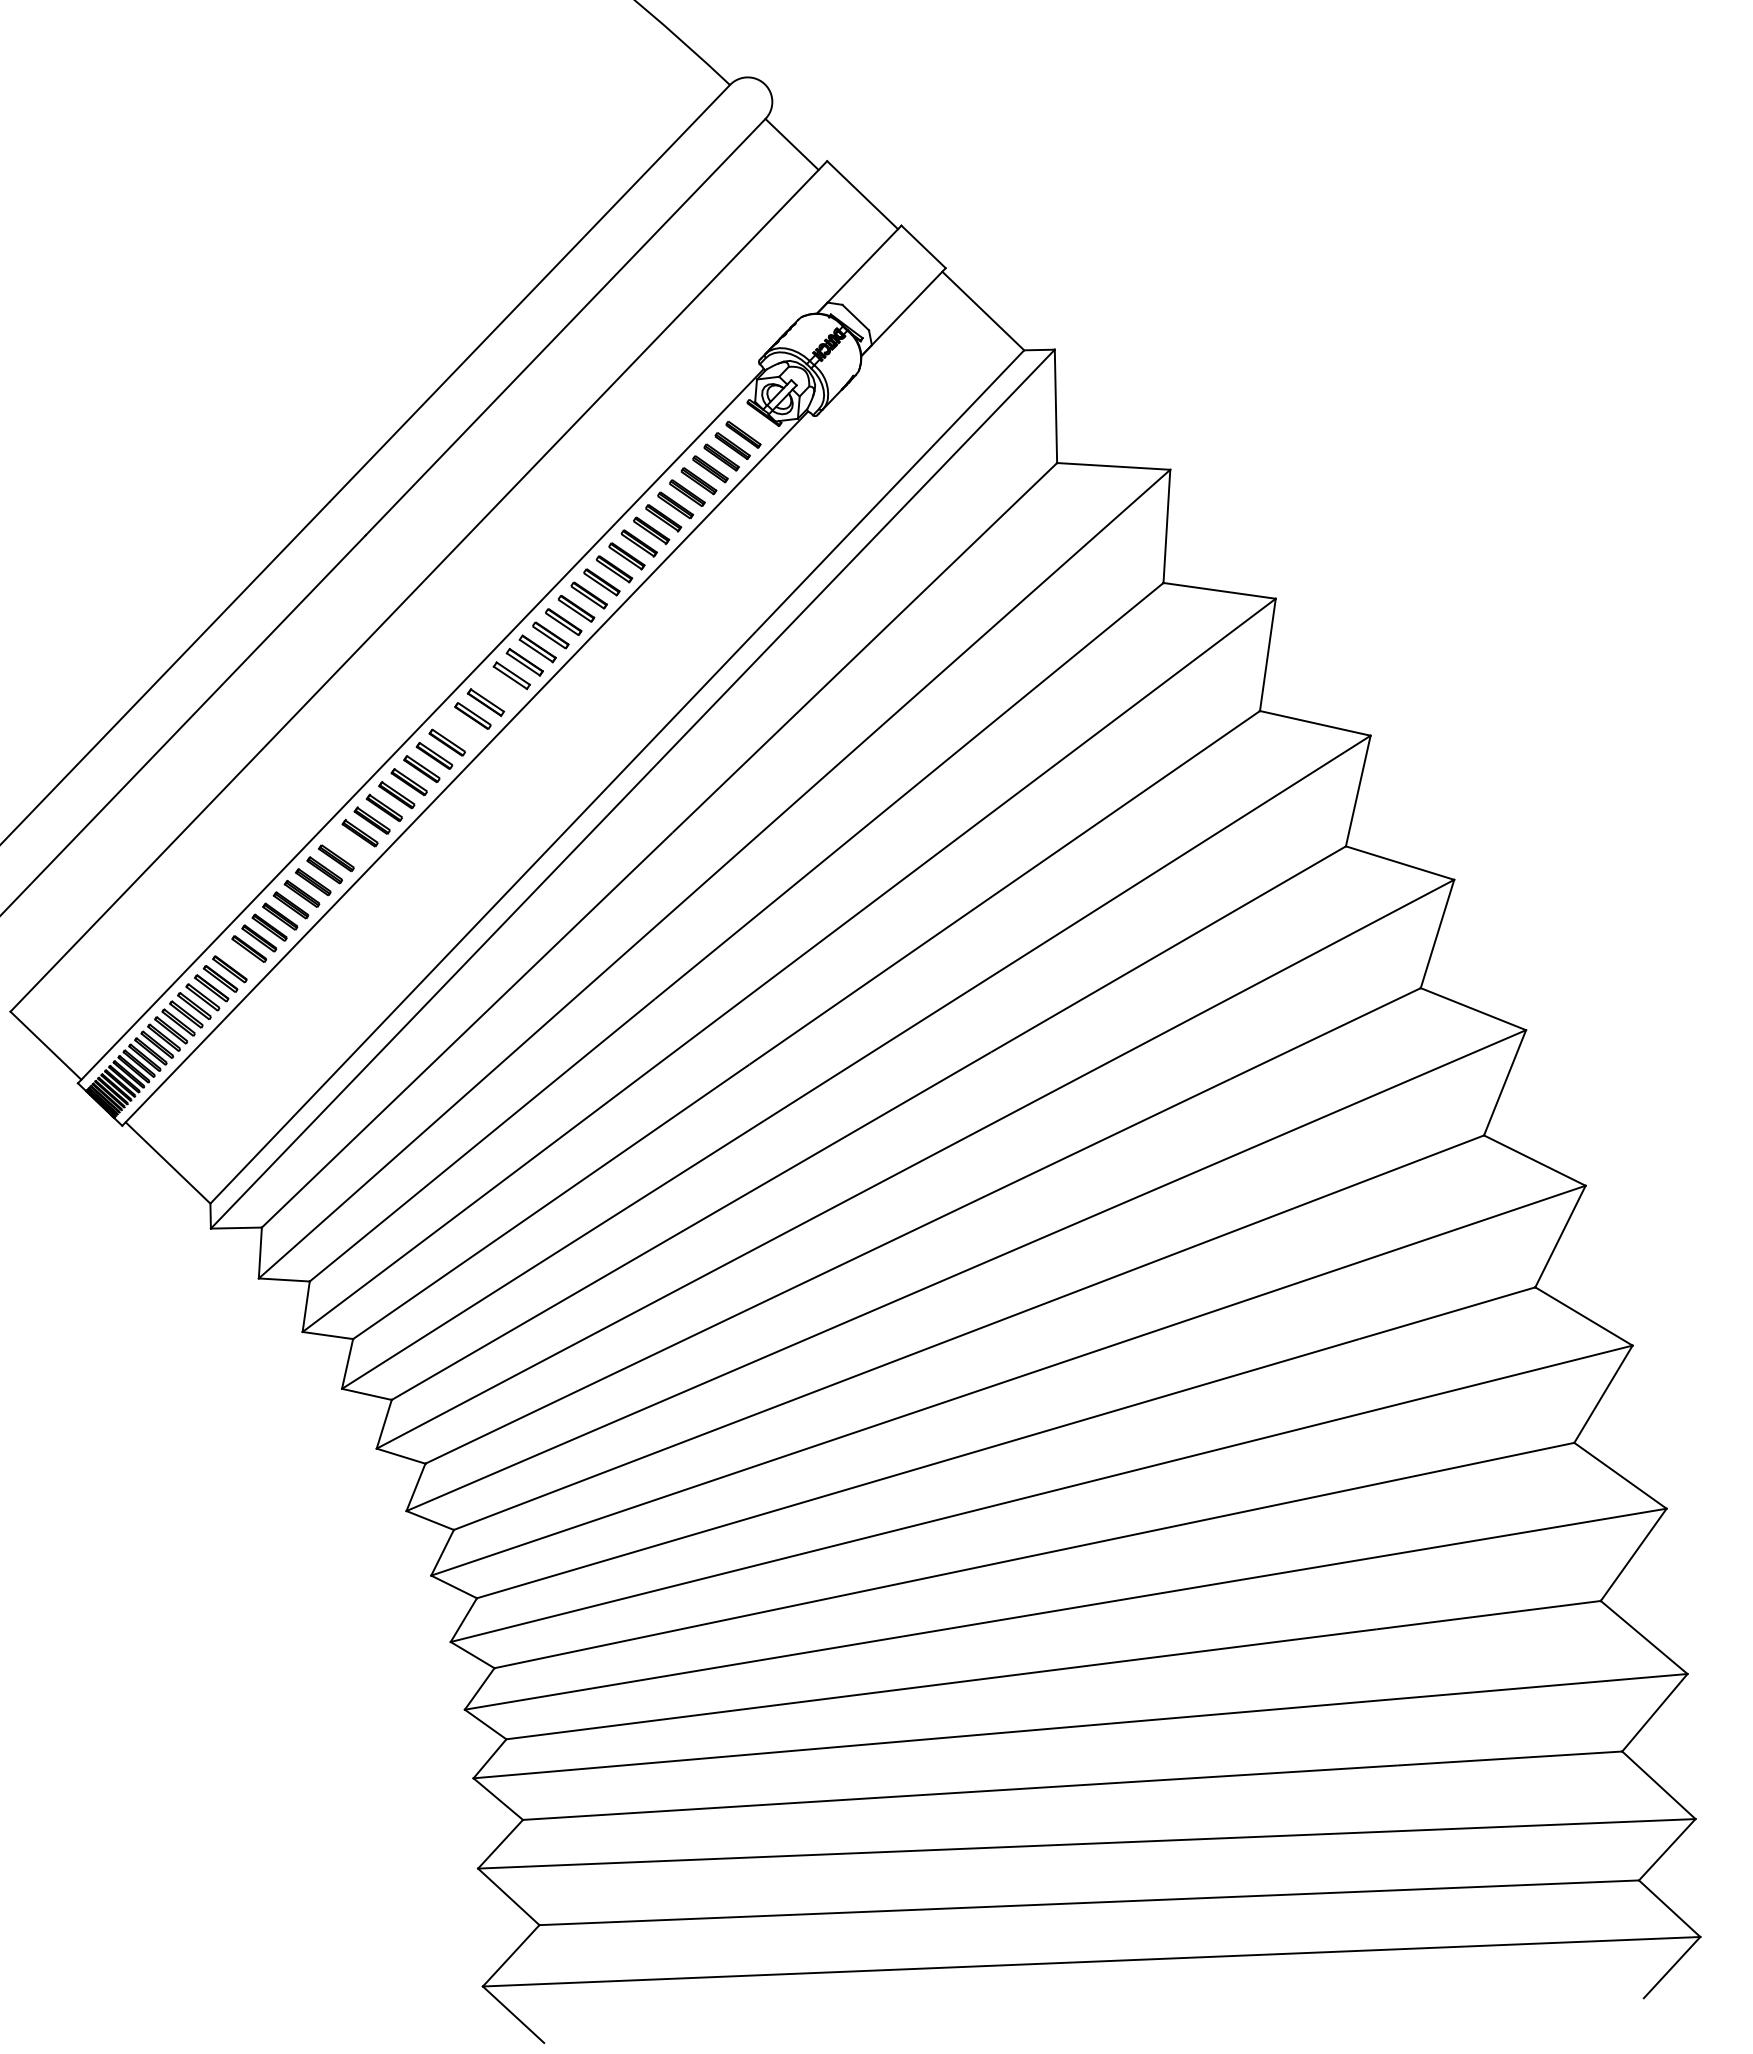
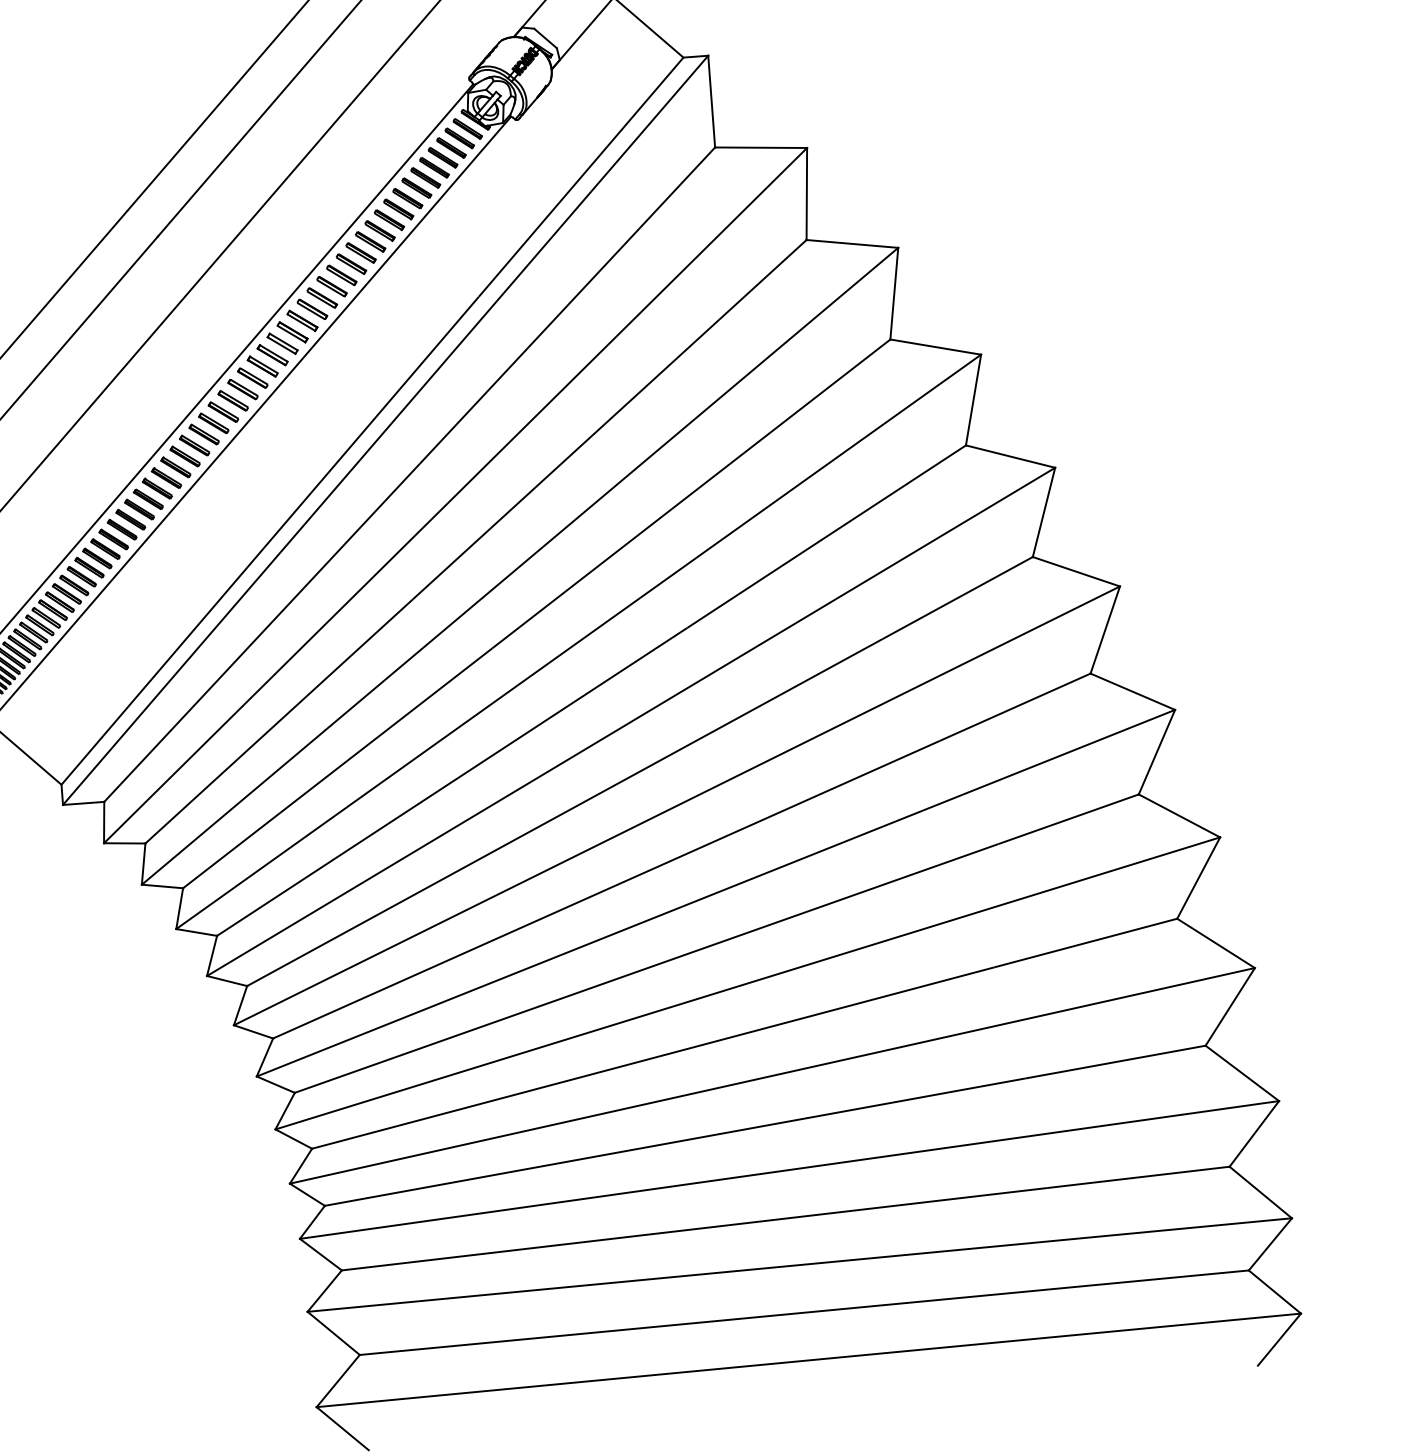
part: (754, 423) -> (468, 128), added
part: (498, 688) -> (272, 354), added
part: (459, 729) -> (242, 389), added
part: (347, 845) -> (156, 488), added
part: (239, 959) -> (74, 585), added

